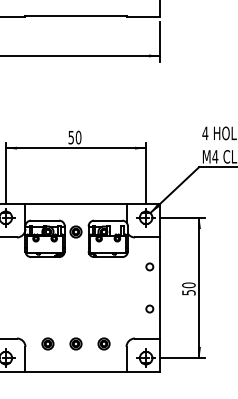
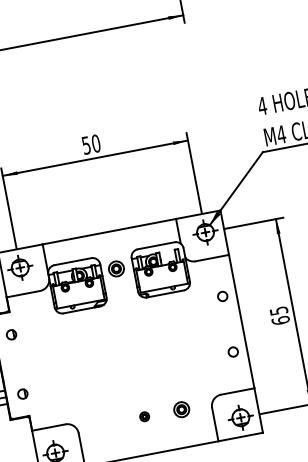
text: (188, 288) -> (279, 315), 50 -> 65
part: (47, 343) -> (106, 423), removed
part: (75, 343) -> (143, 416), size x0.6

